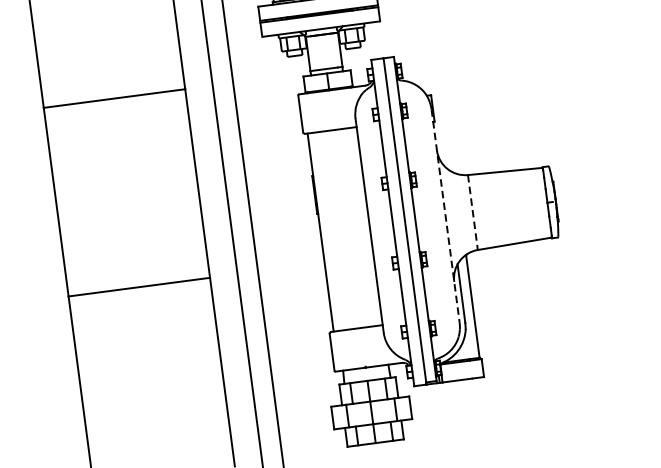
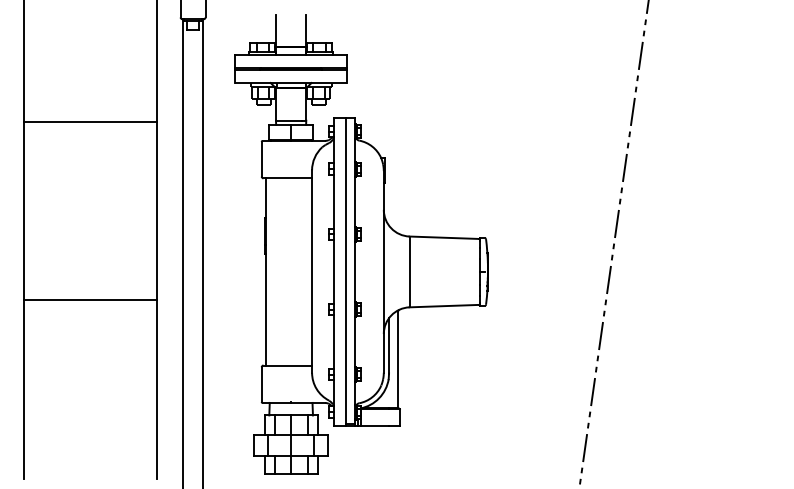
line: (472, 213) -> (409, 272), dashed -> solid
line: (445, 215) -> (383, 271), dashed -> solid

